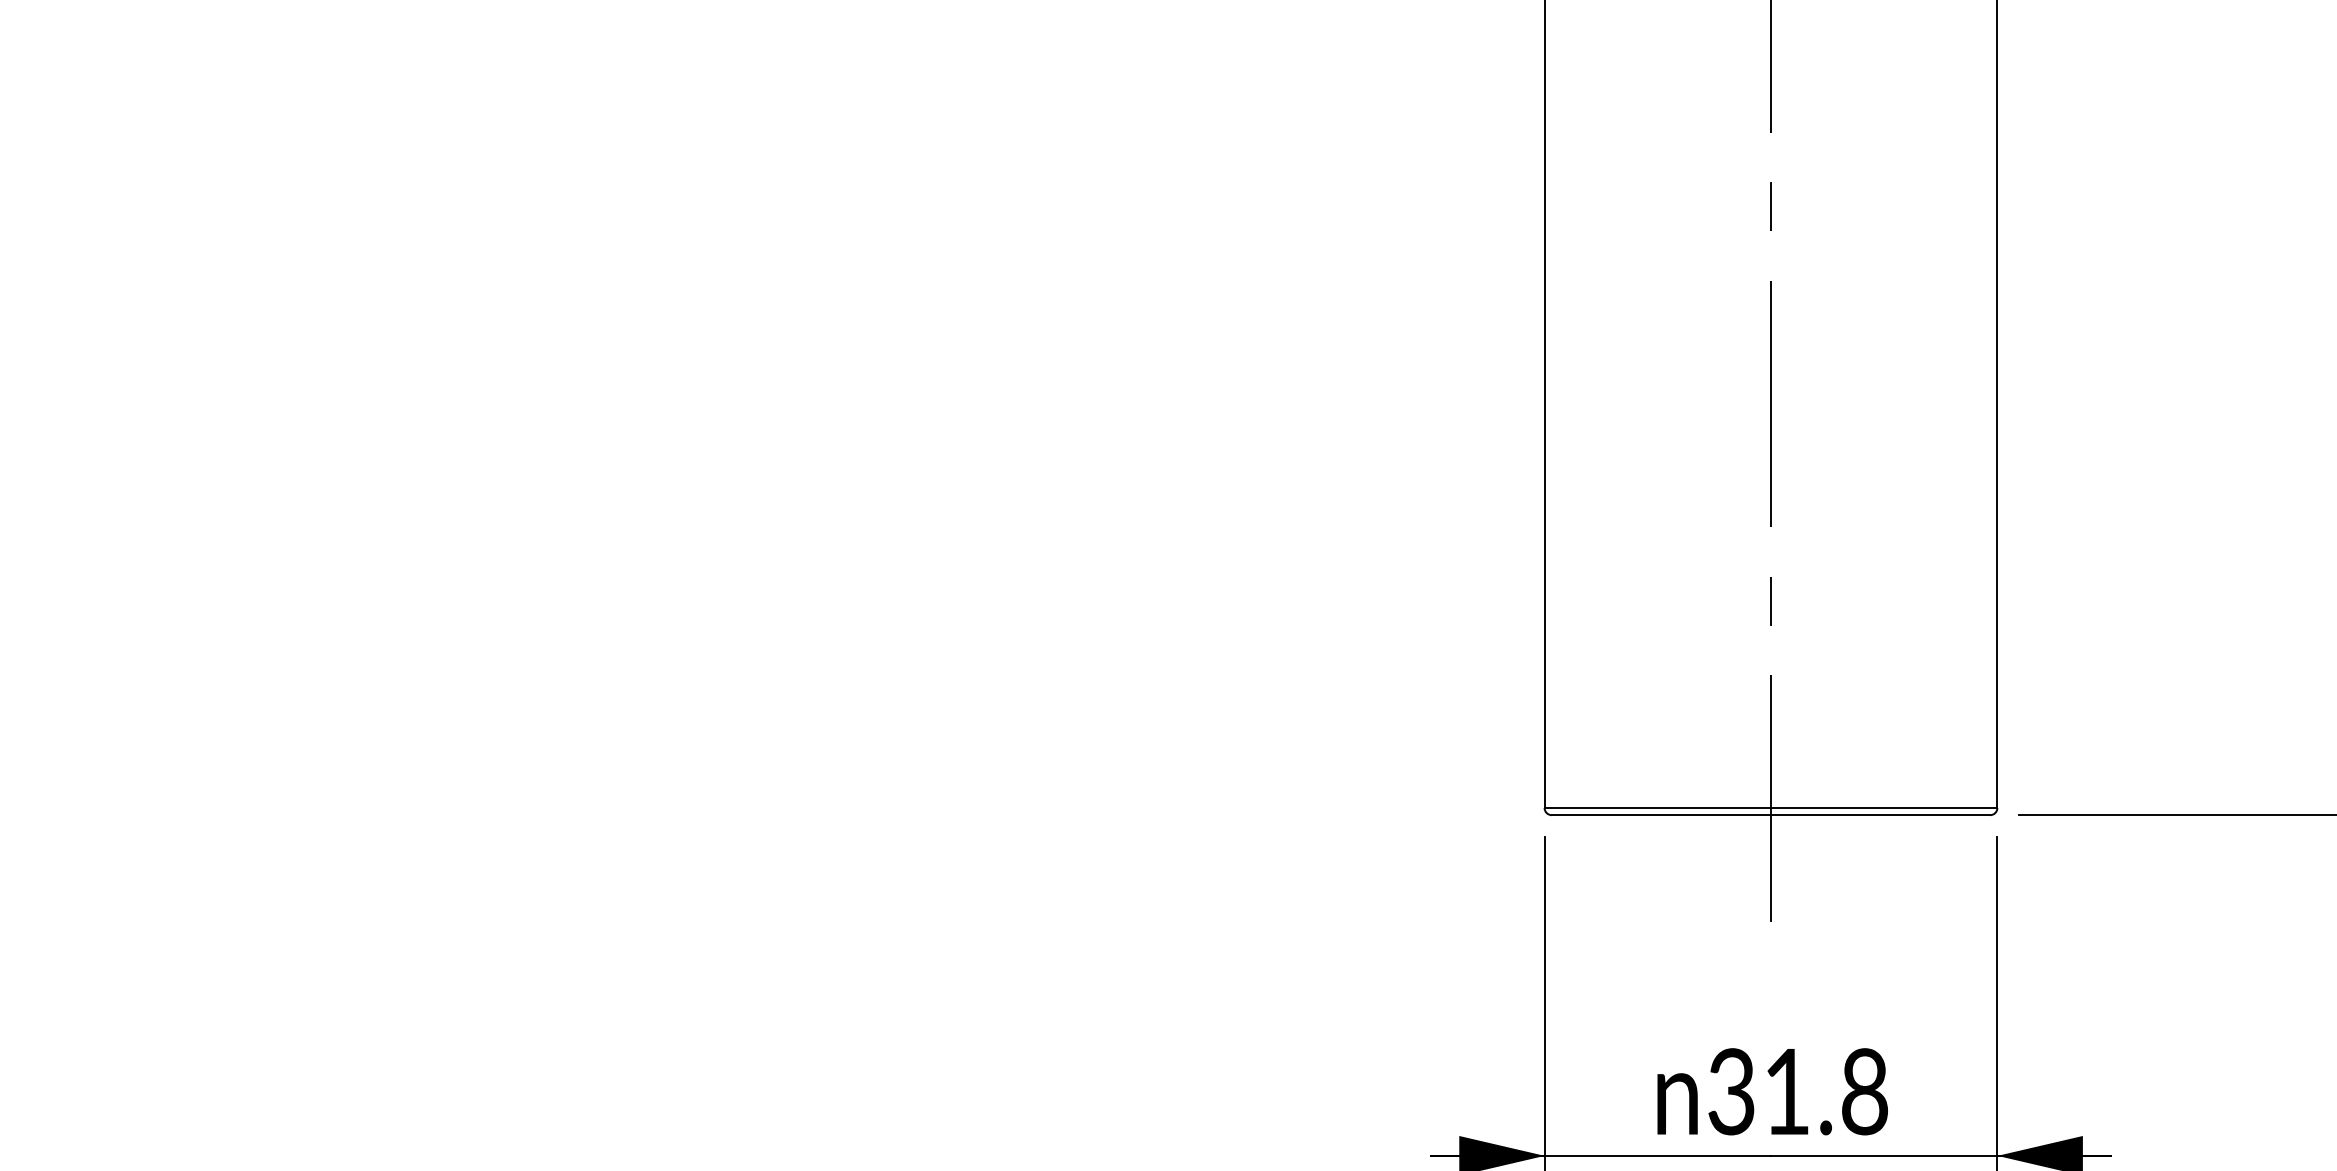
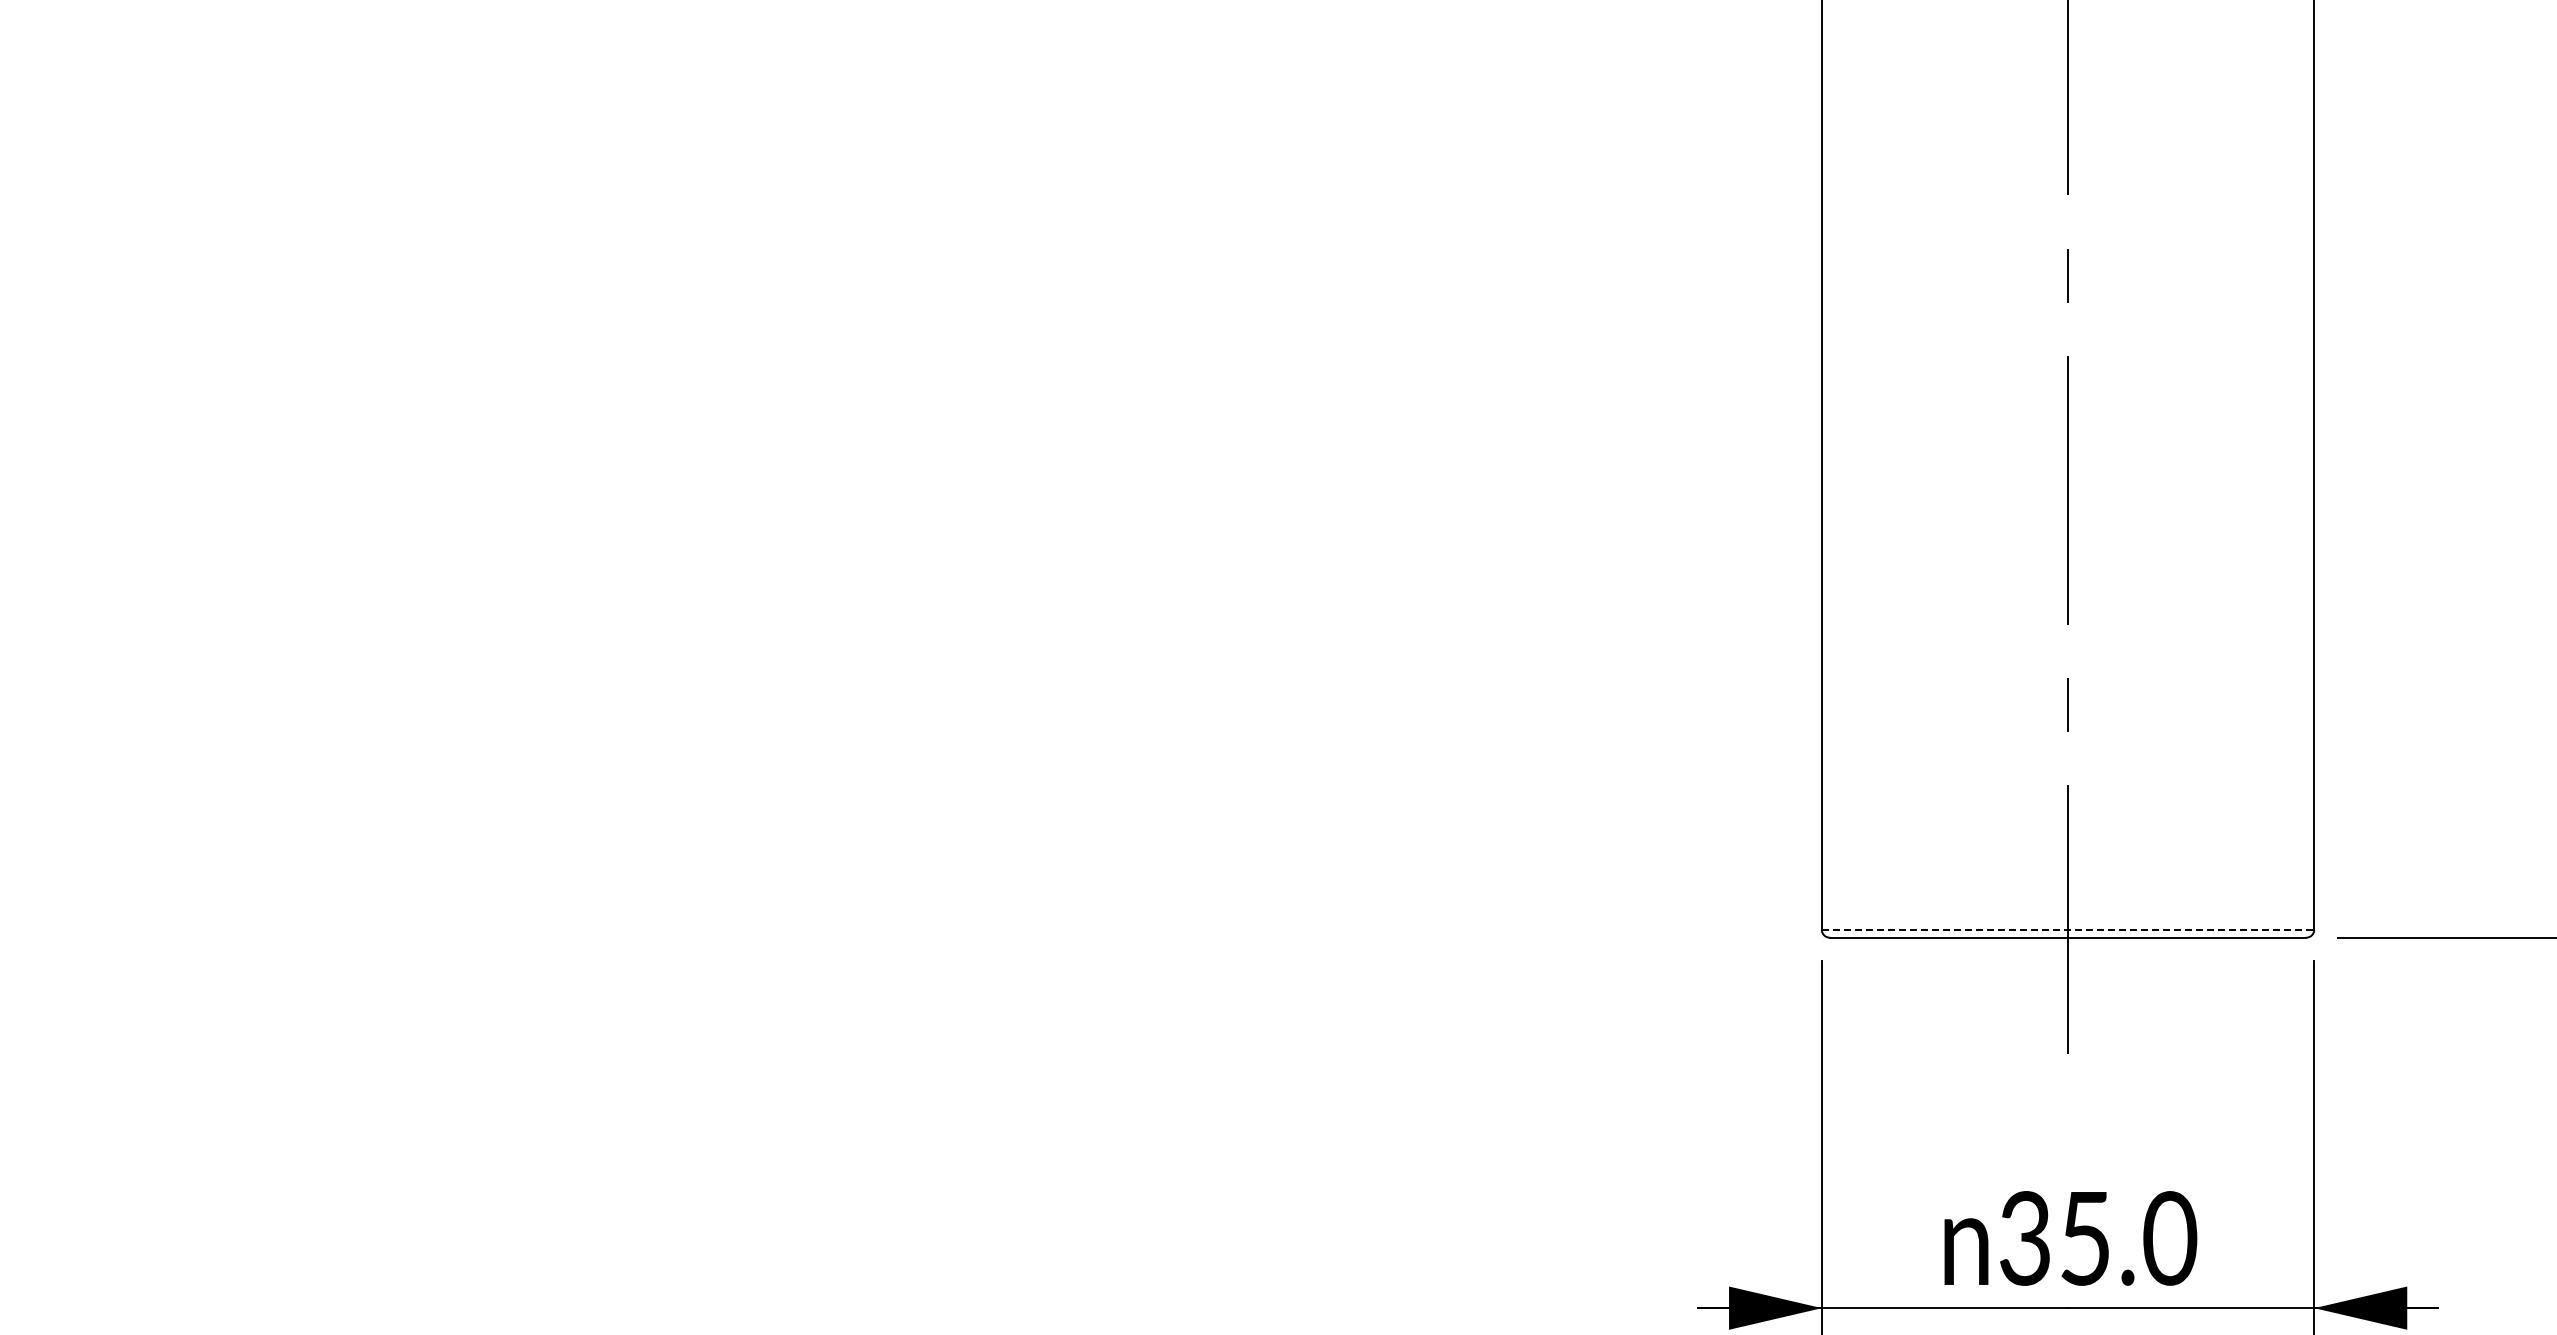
line: (1771, 807) -> (2068, 929), solid -> dashed
text: (1827, 1091) -> (2129, 1238), 31.8 -> 35.0

